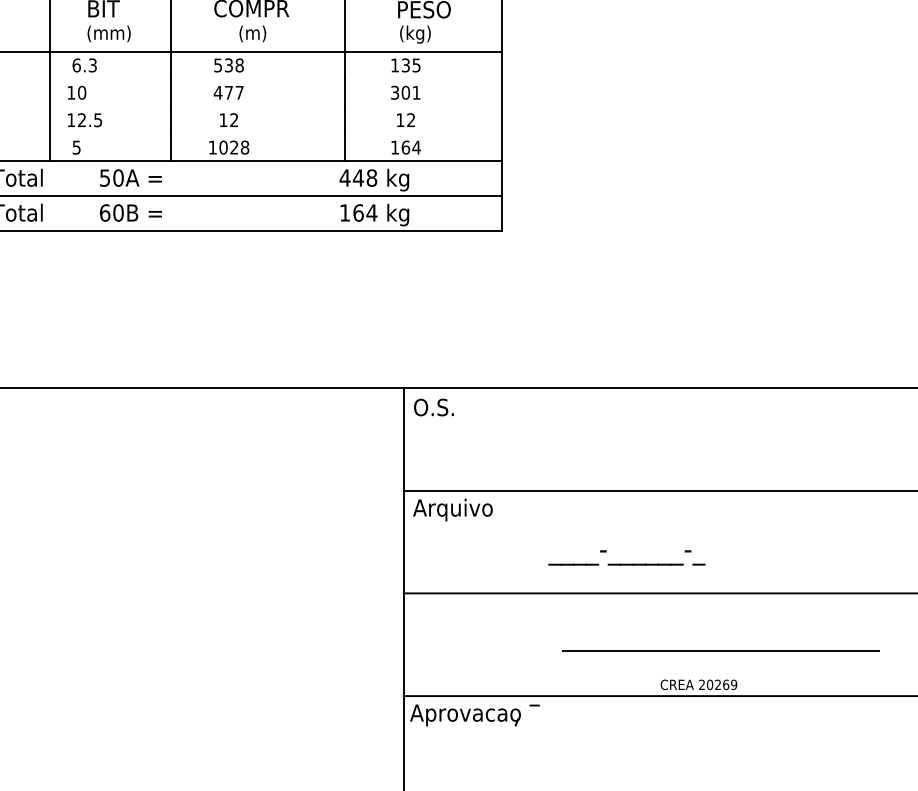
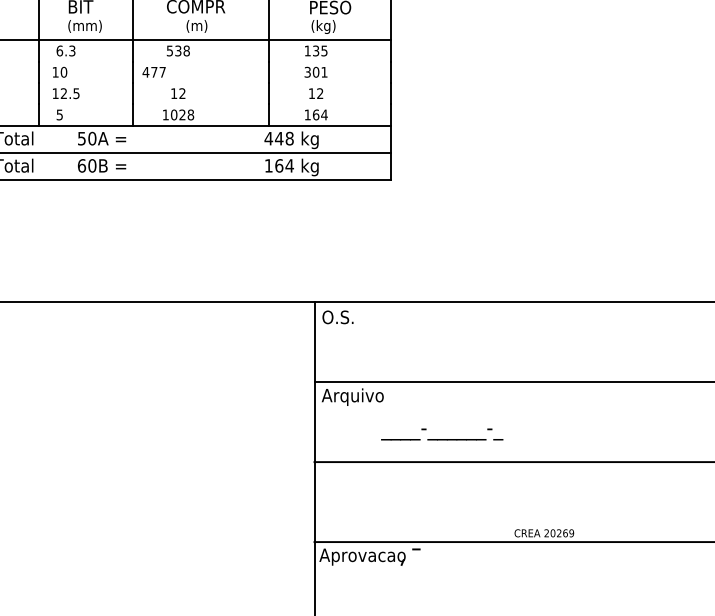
text: (227, 93) -> (153, 72), moved
text: (627, 557) -> (442, 434), moved
line: (720, 650) -> (561, 506), removed

